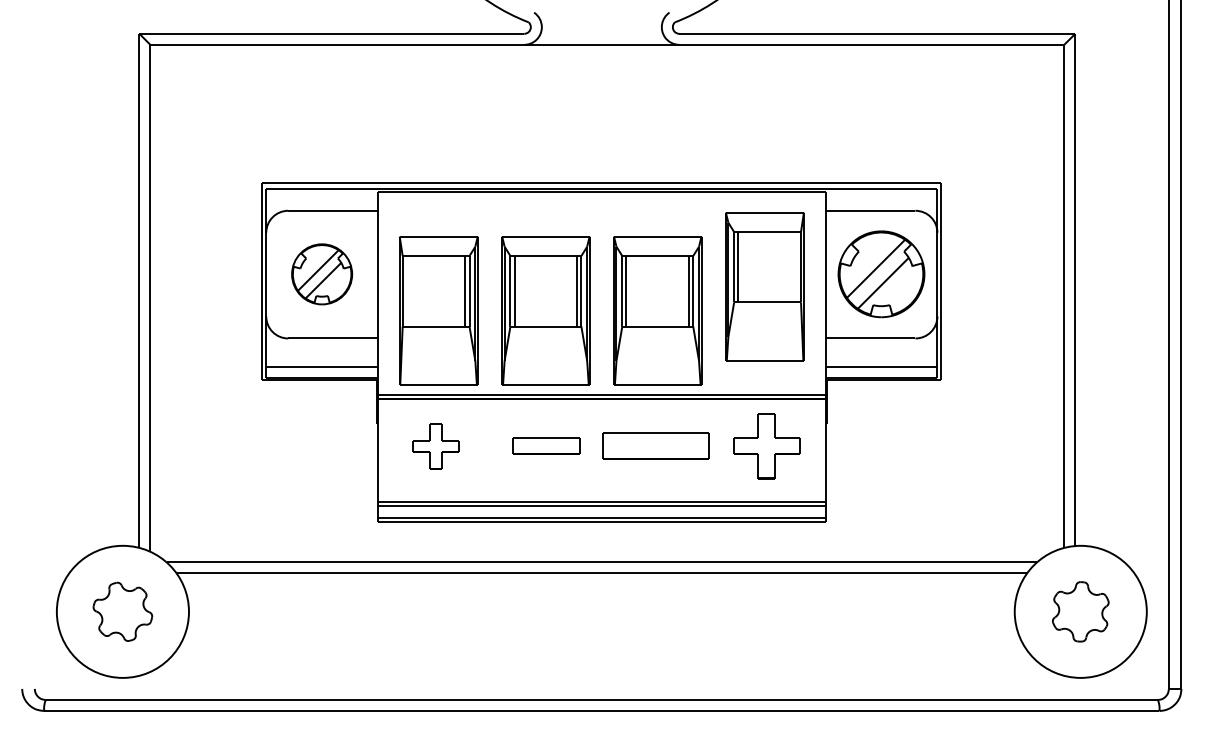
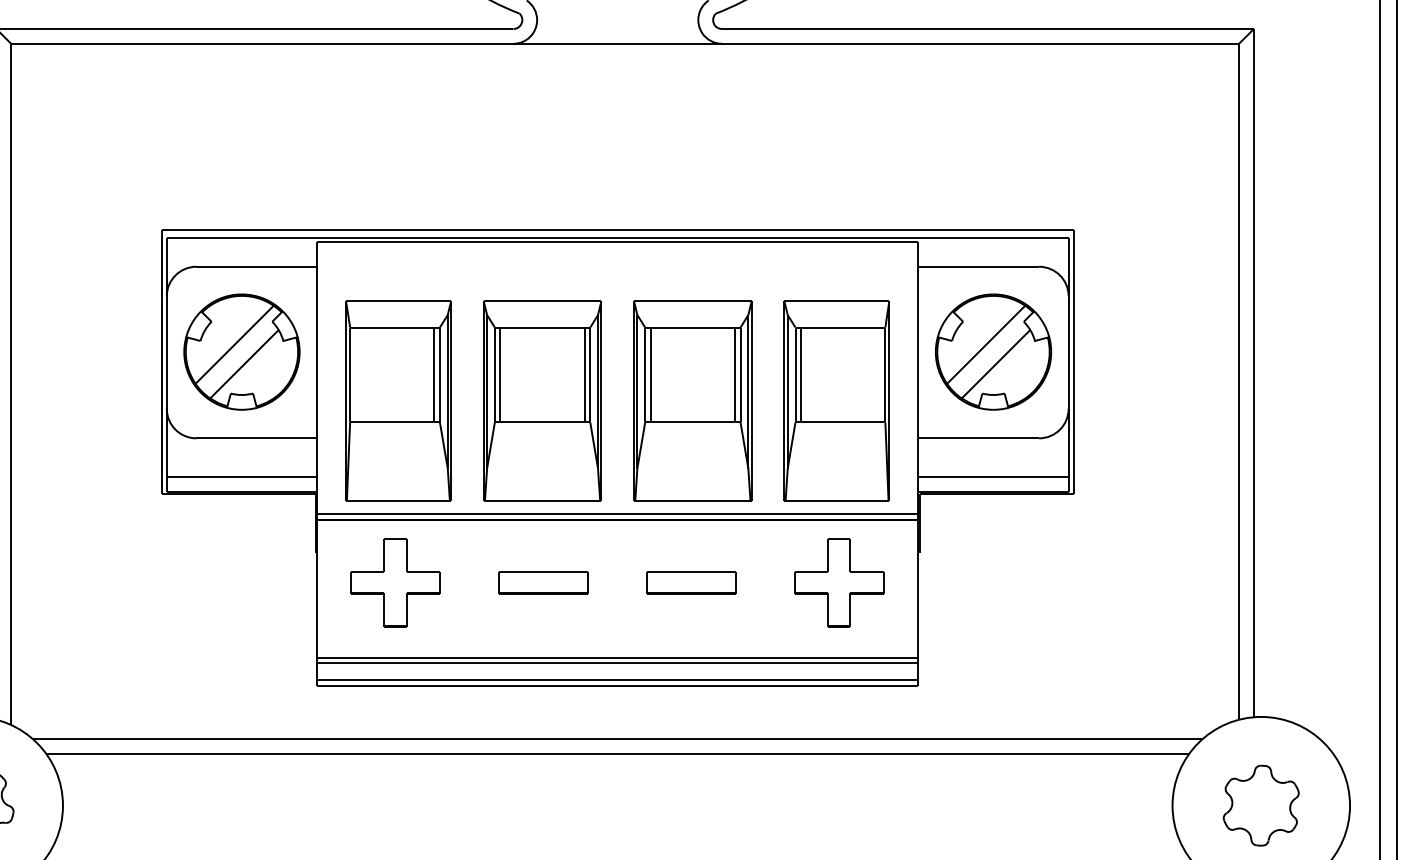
part: (321, 274) -> (241, 352), size x1.43
part: (764, 286) -> (836, 400), moved
part: (656, 445) -> (691, 582), size x0.62
part: (435, 446) -> (394, 583), size x1.43

